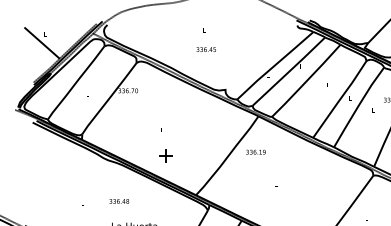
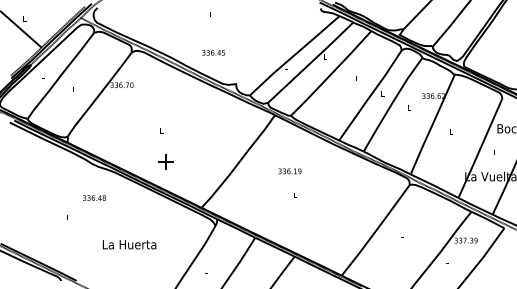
text: (206, 49) -> (213, 52), moved
text: (255, 152) -> (289, 171), moved
text: (119, 200) -> (94, 197), moved

